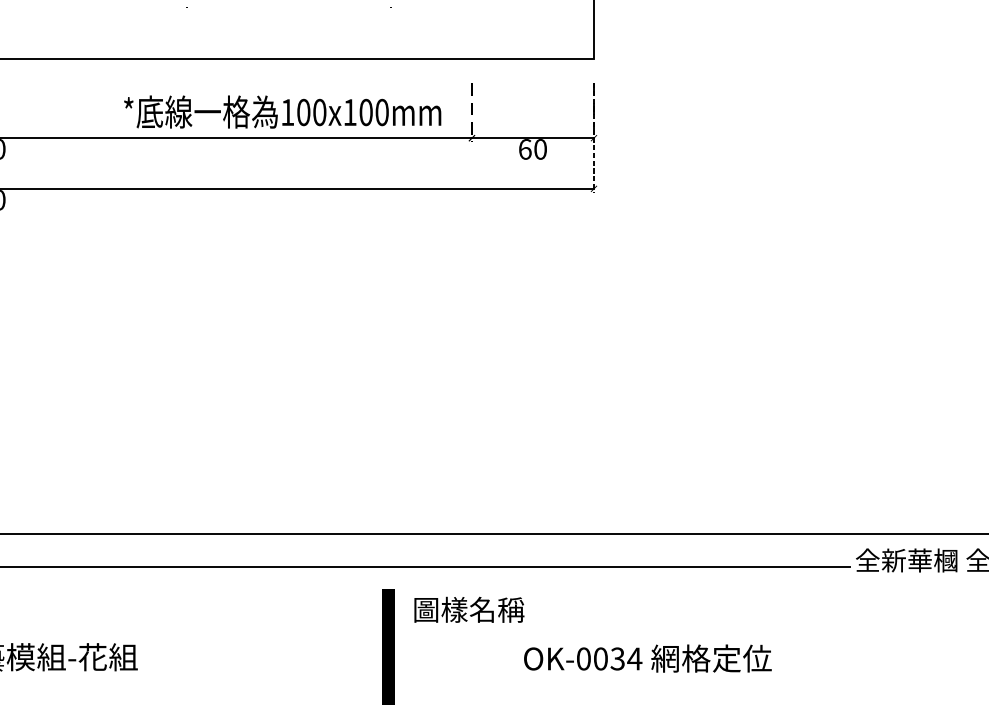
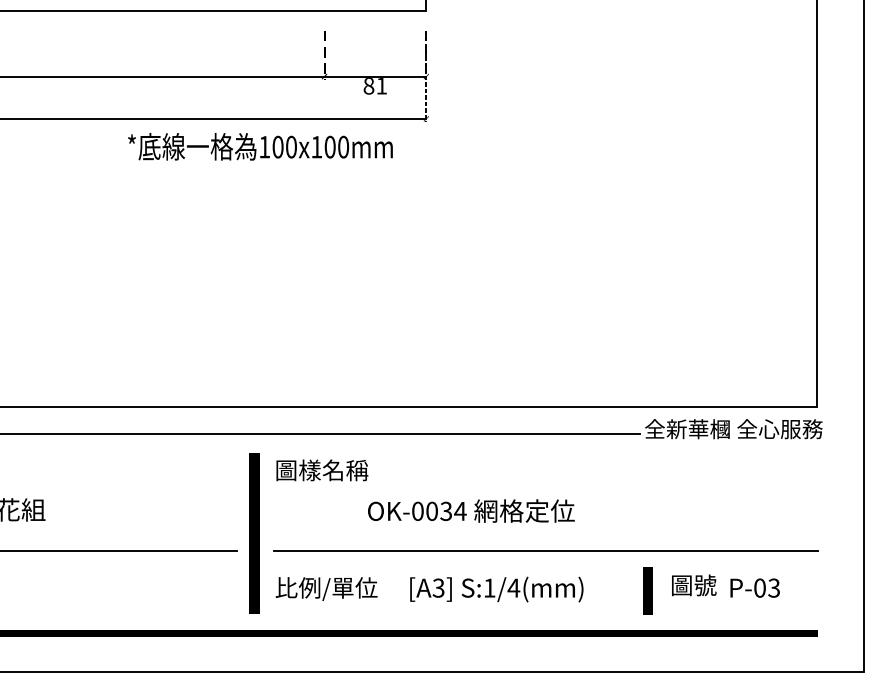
text: (282, 111) -> (260, 146), moved
text: (533, 150) -> (375, 86), 60 -> 81

